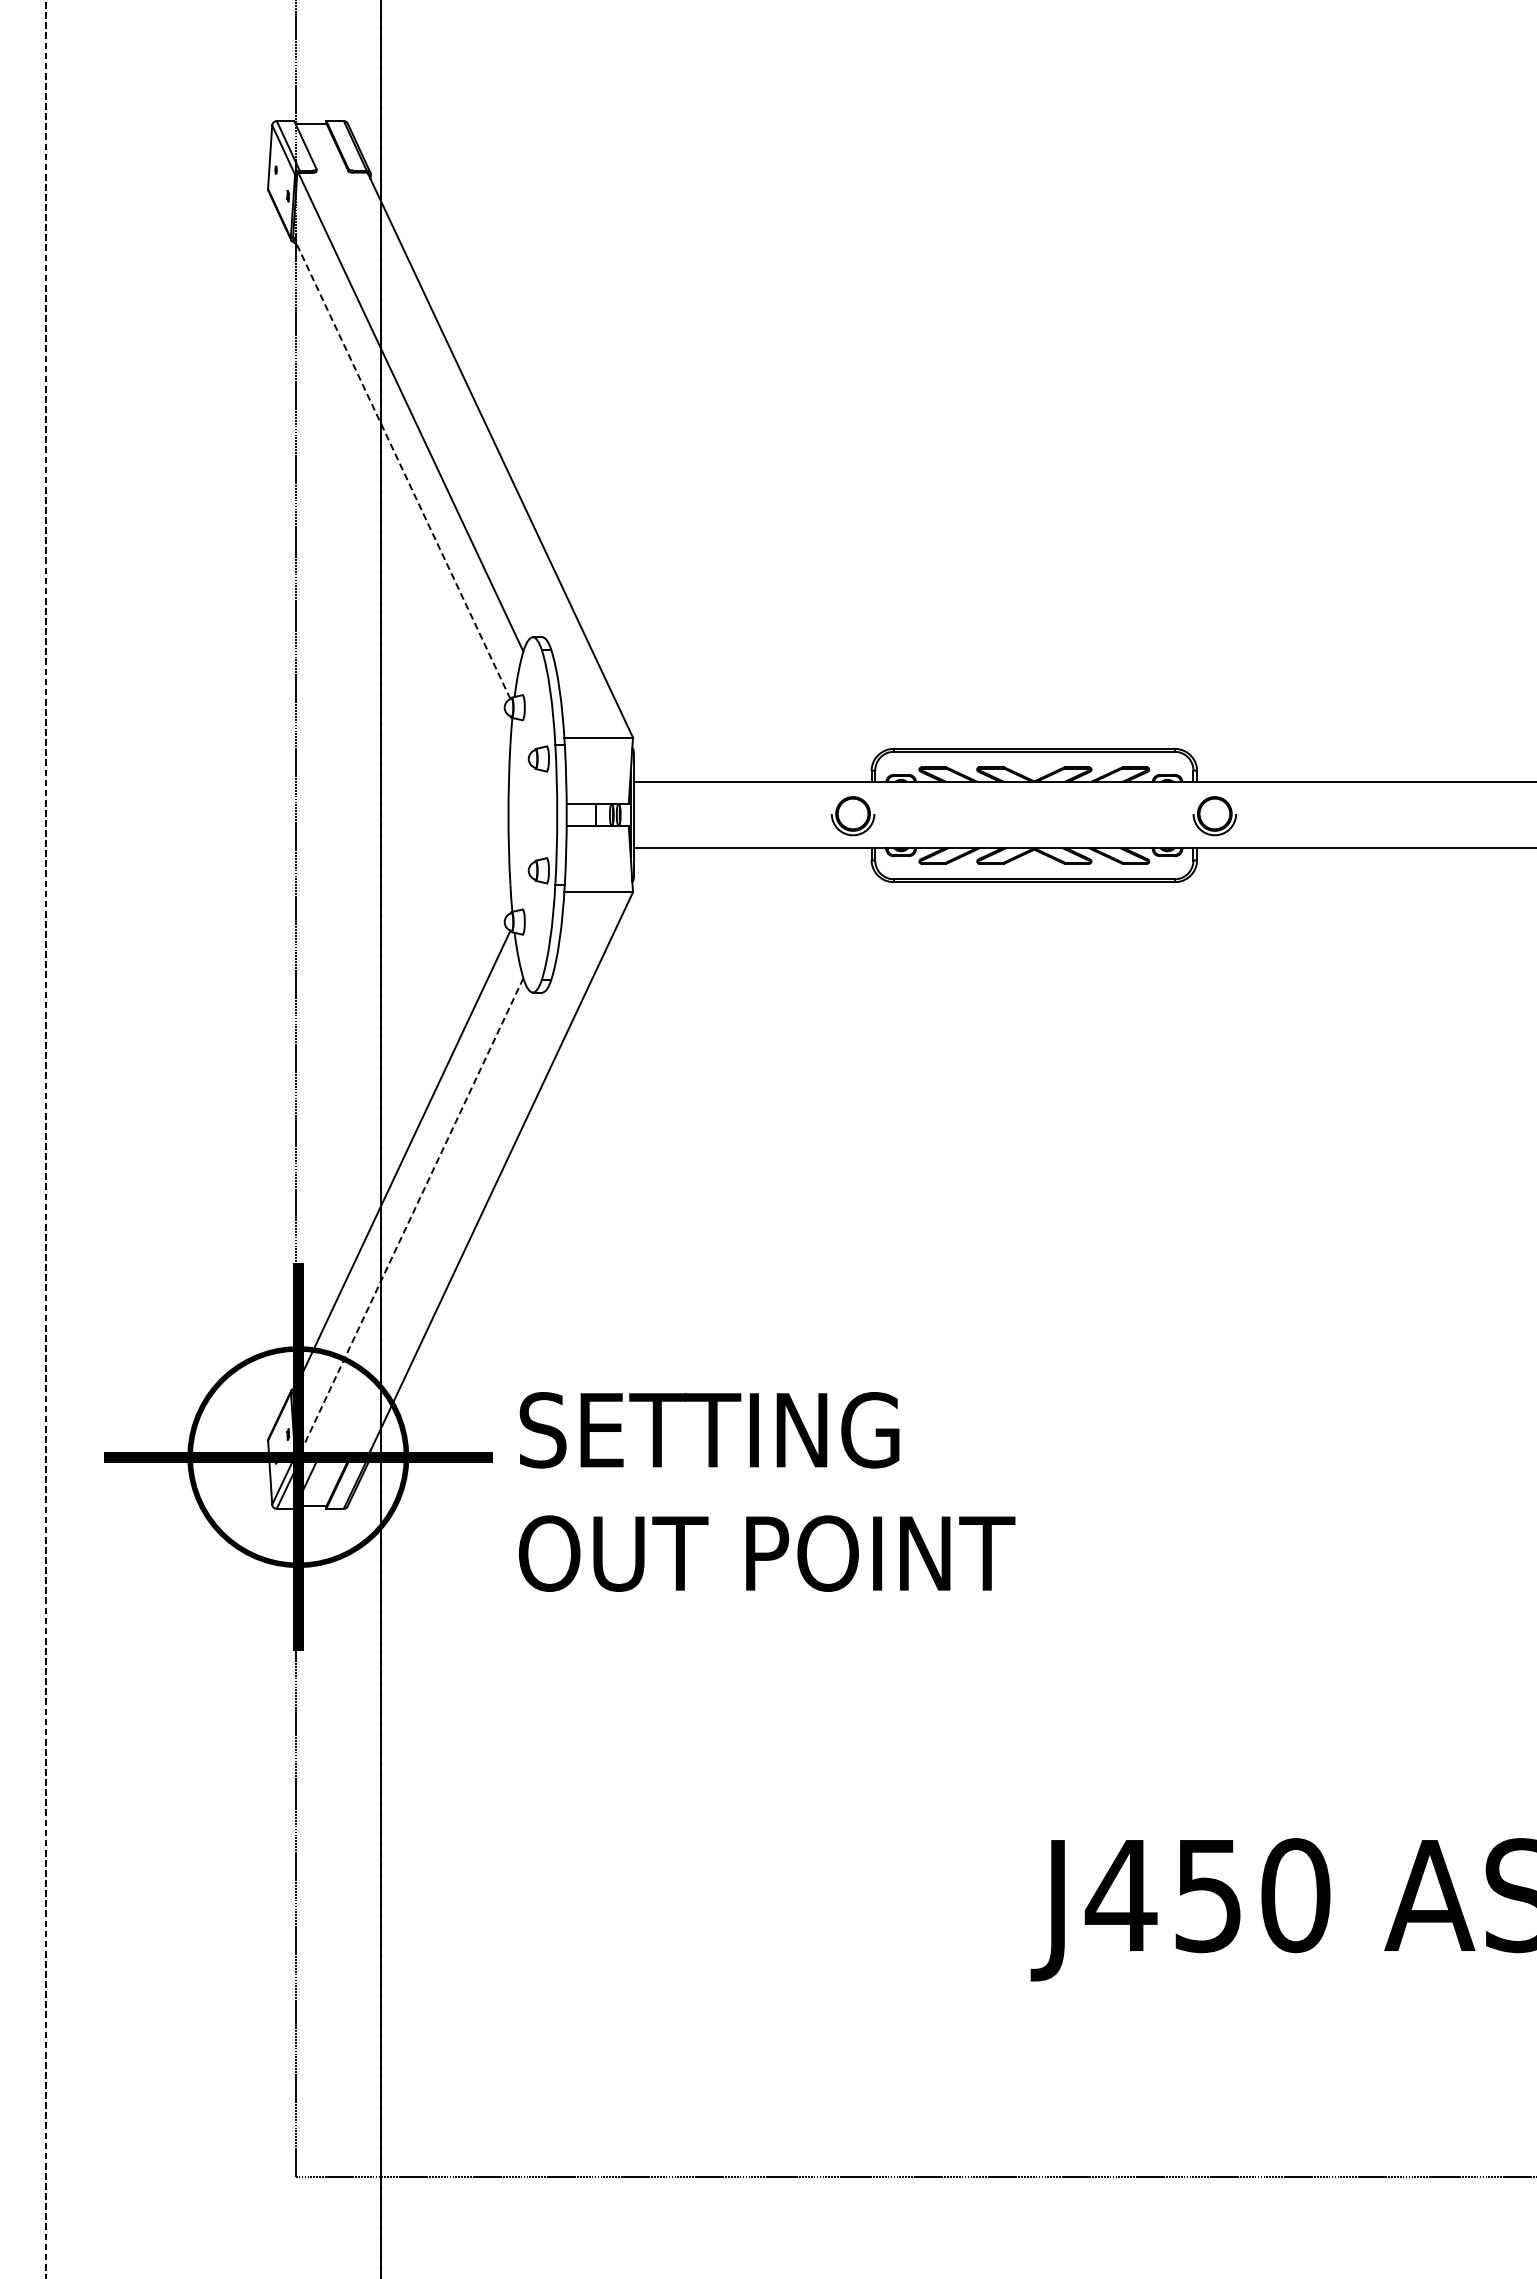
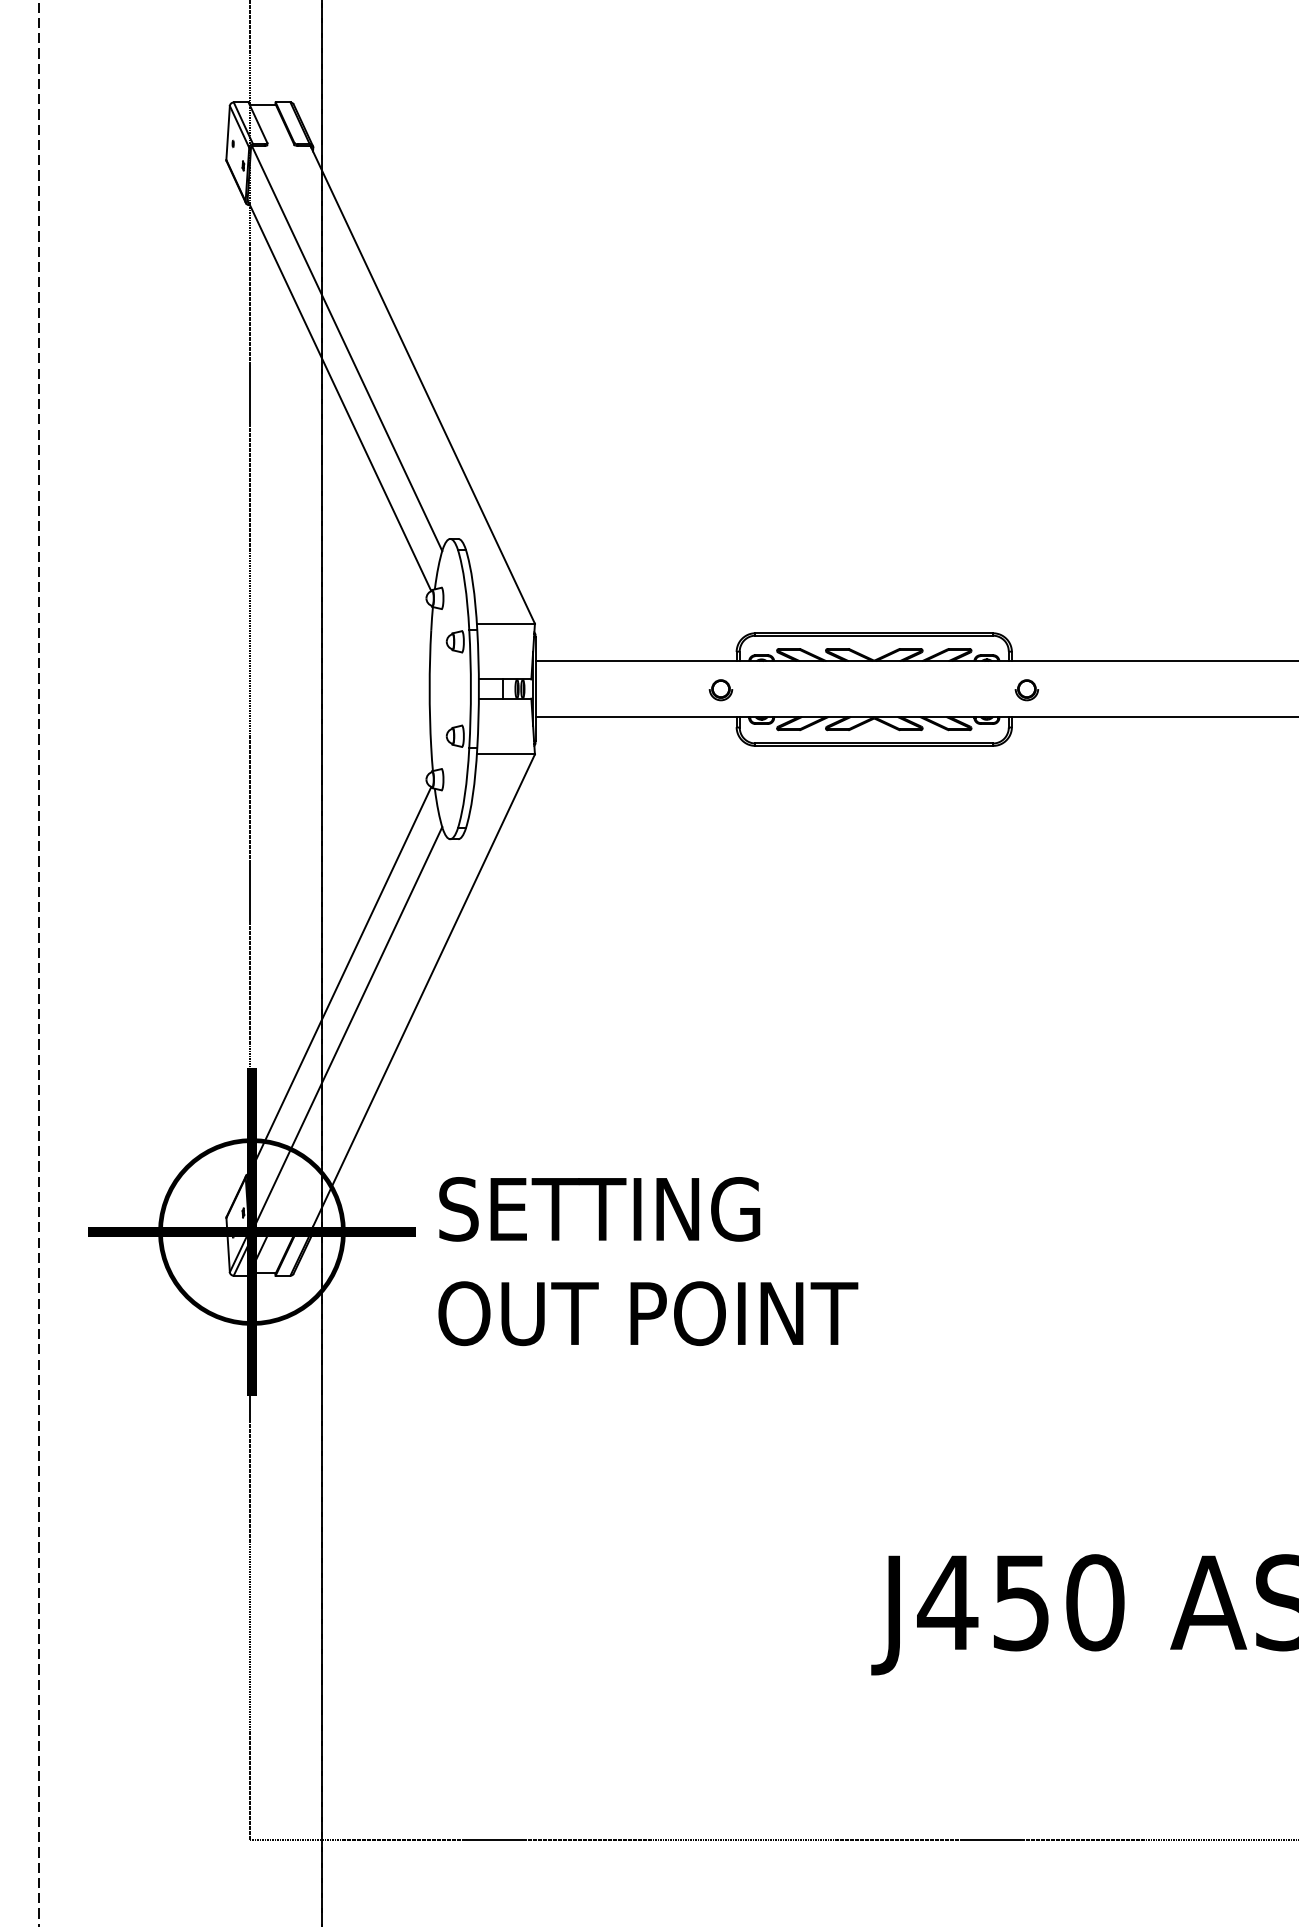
line: (401, 467) -> (339, 395), dashed -> solid
part: (852, 816) -> (720, 690), size x0.62
part: (1214, 816) -> (1026, 690), size x0.62
line: (410, 1218) -> (346, 1030), dashed -> solid

